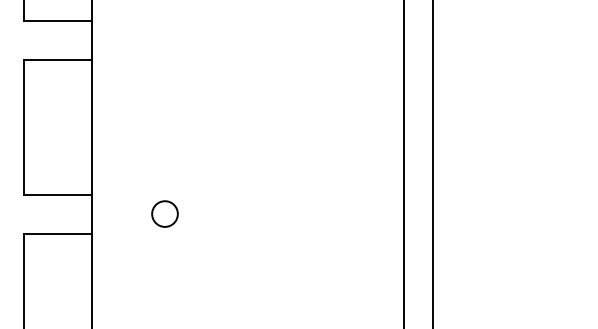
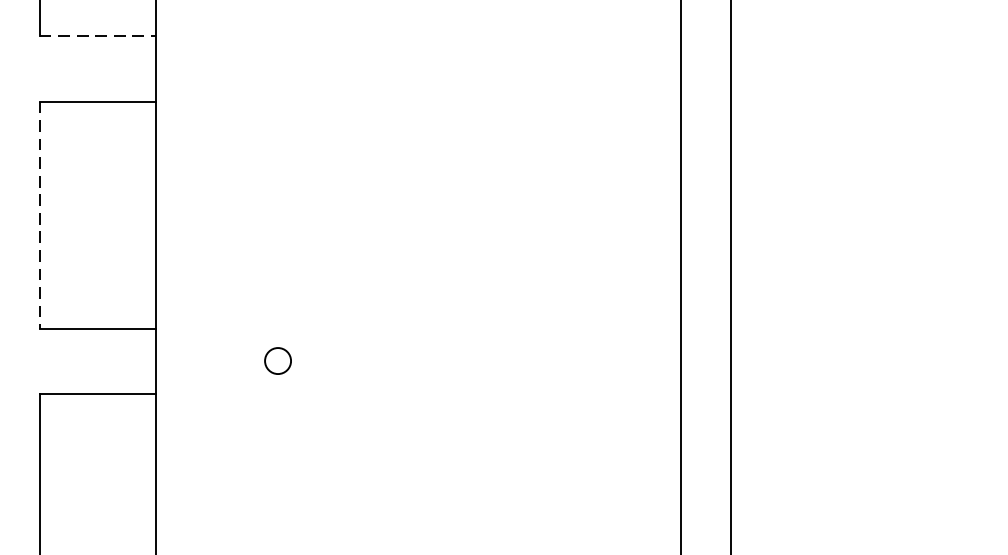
line: (58, 21) -> (98, 36), solid -> dashed
line: (23, 128) -> (39, 216), solid -> dashed
circle: (164, 213) -> (277, 360), size x0.6

